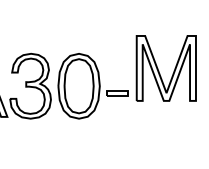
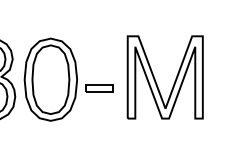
part: (159, 71) -> (156, 81), moved

